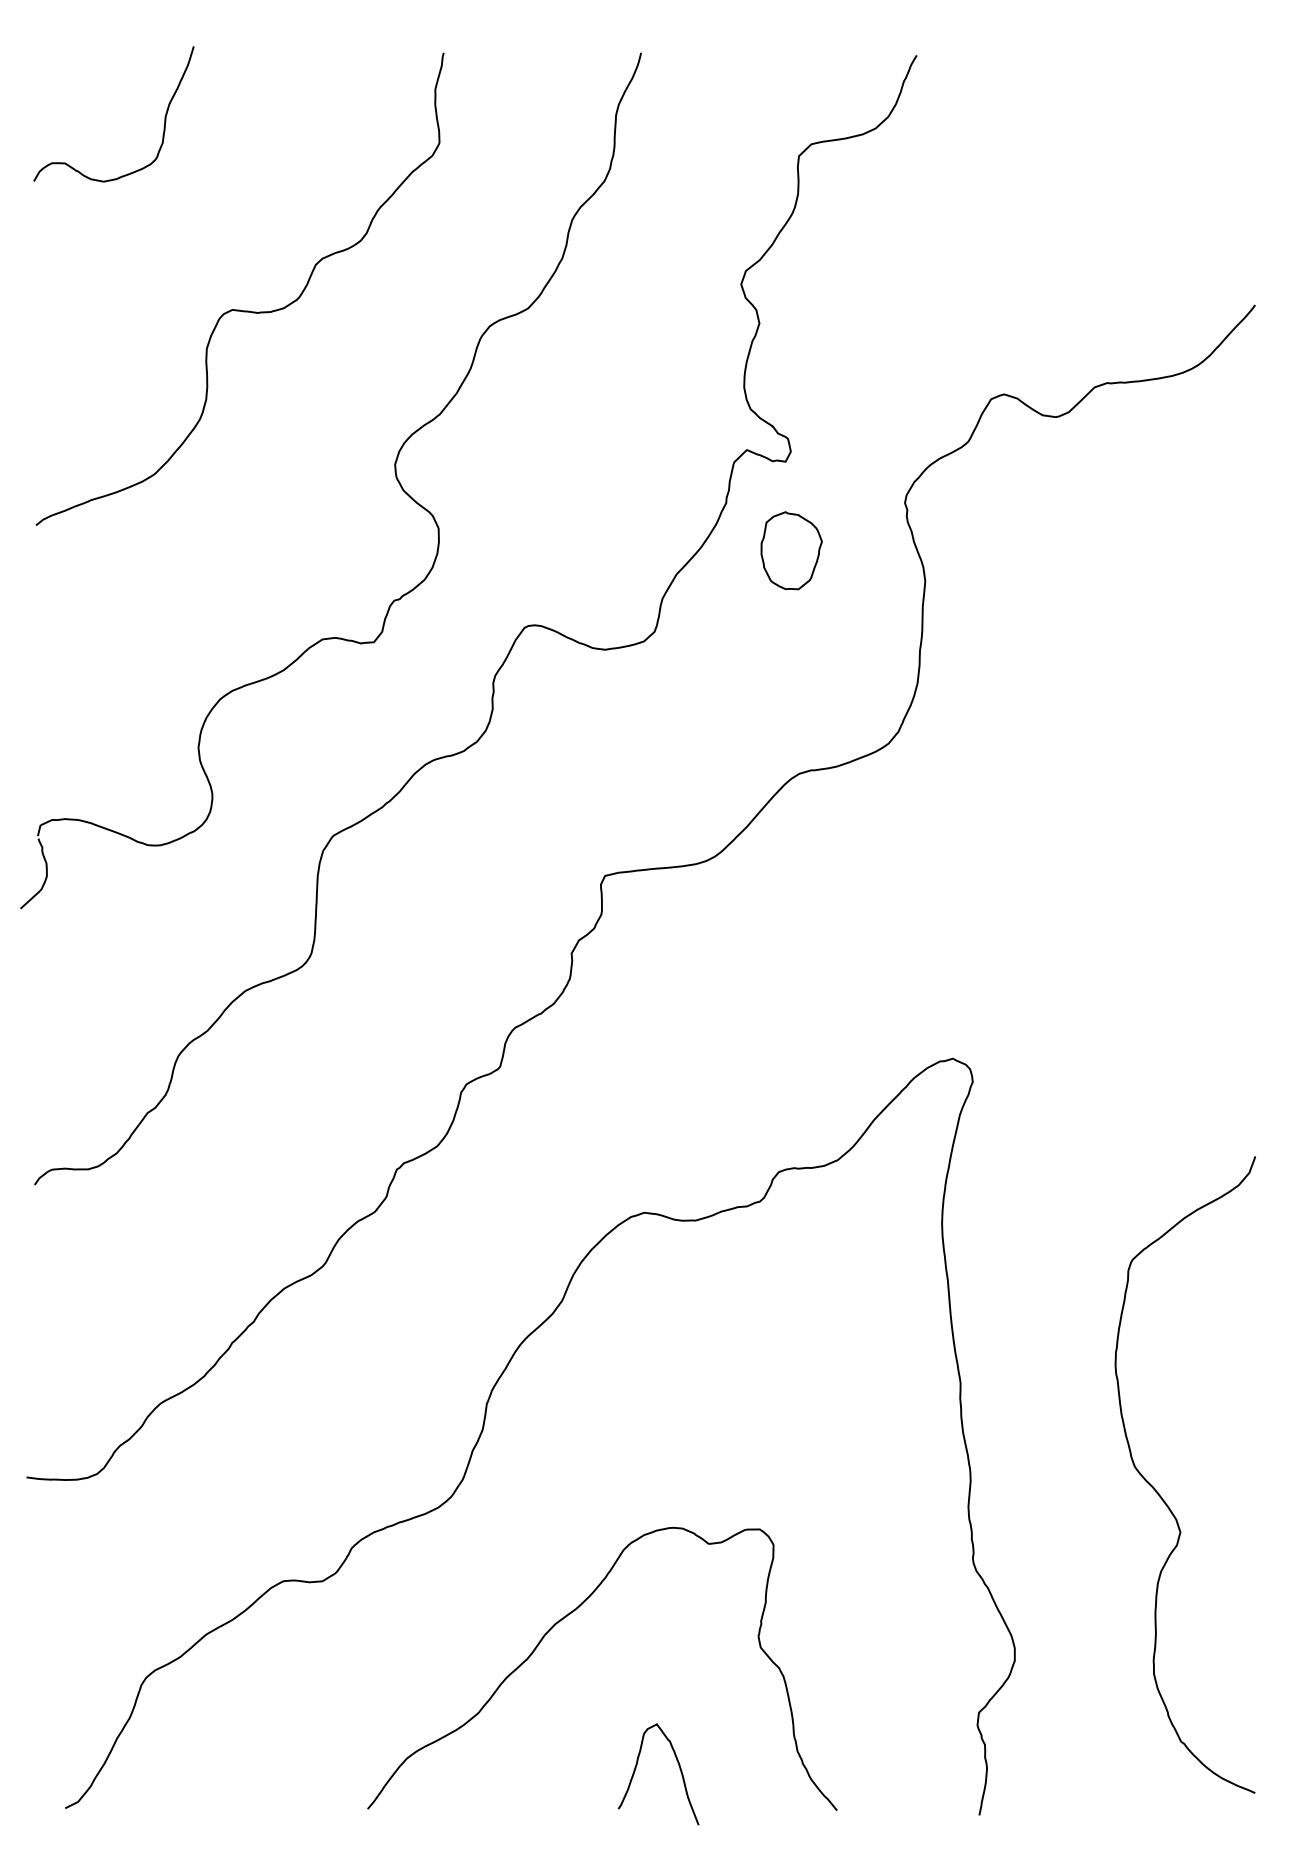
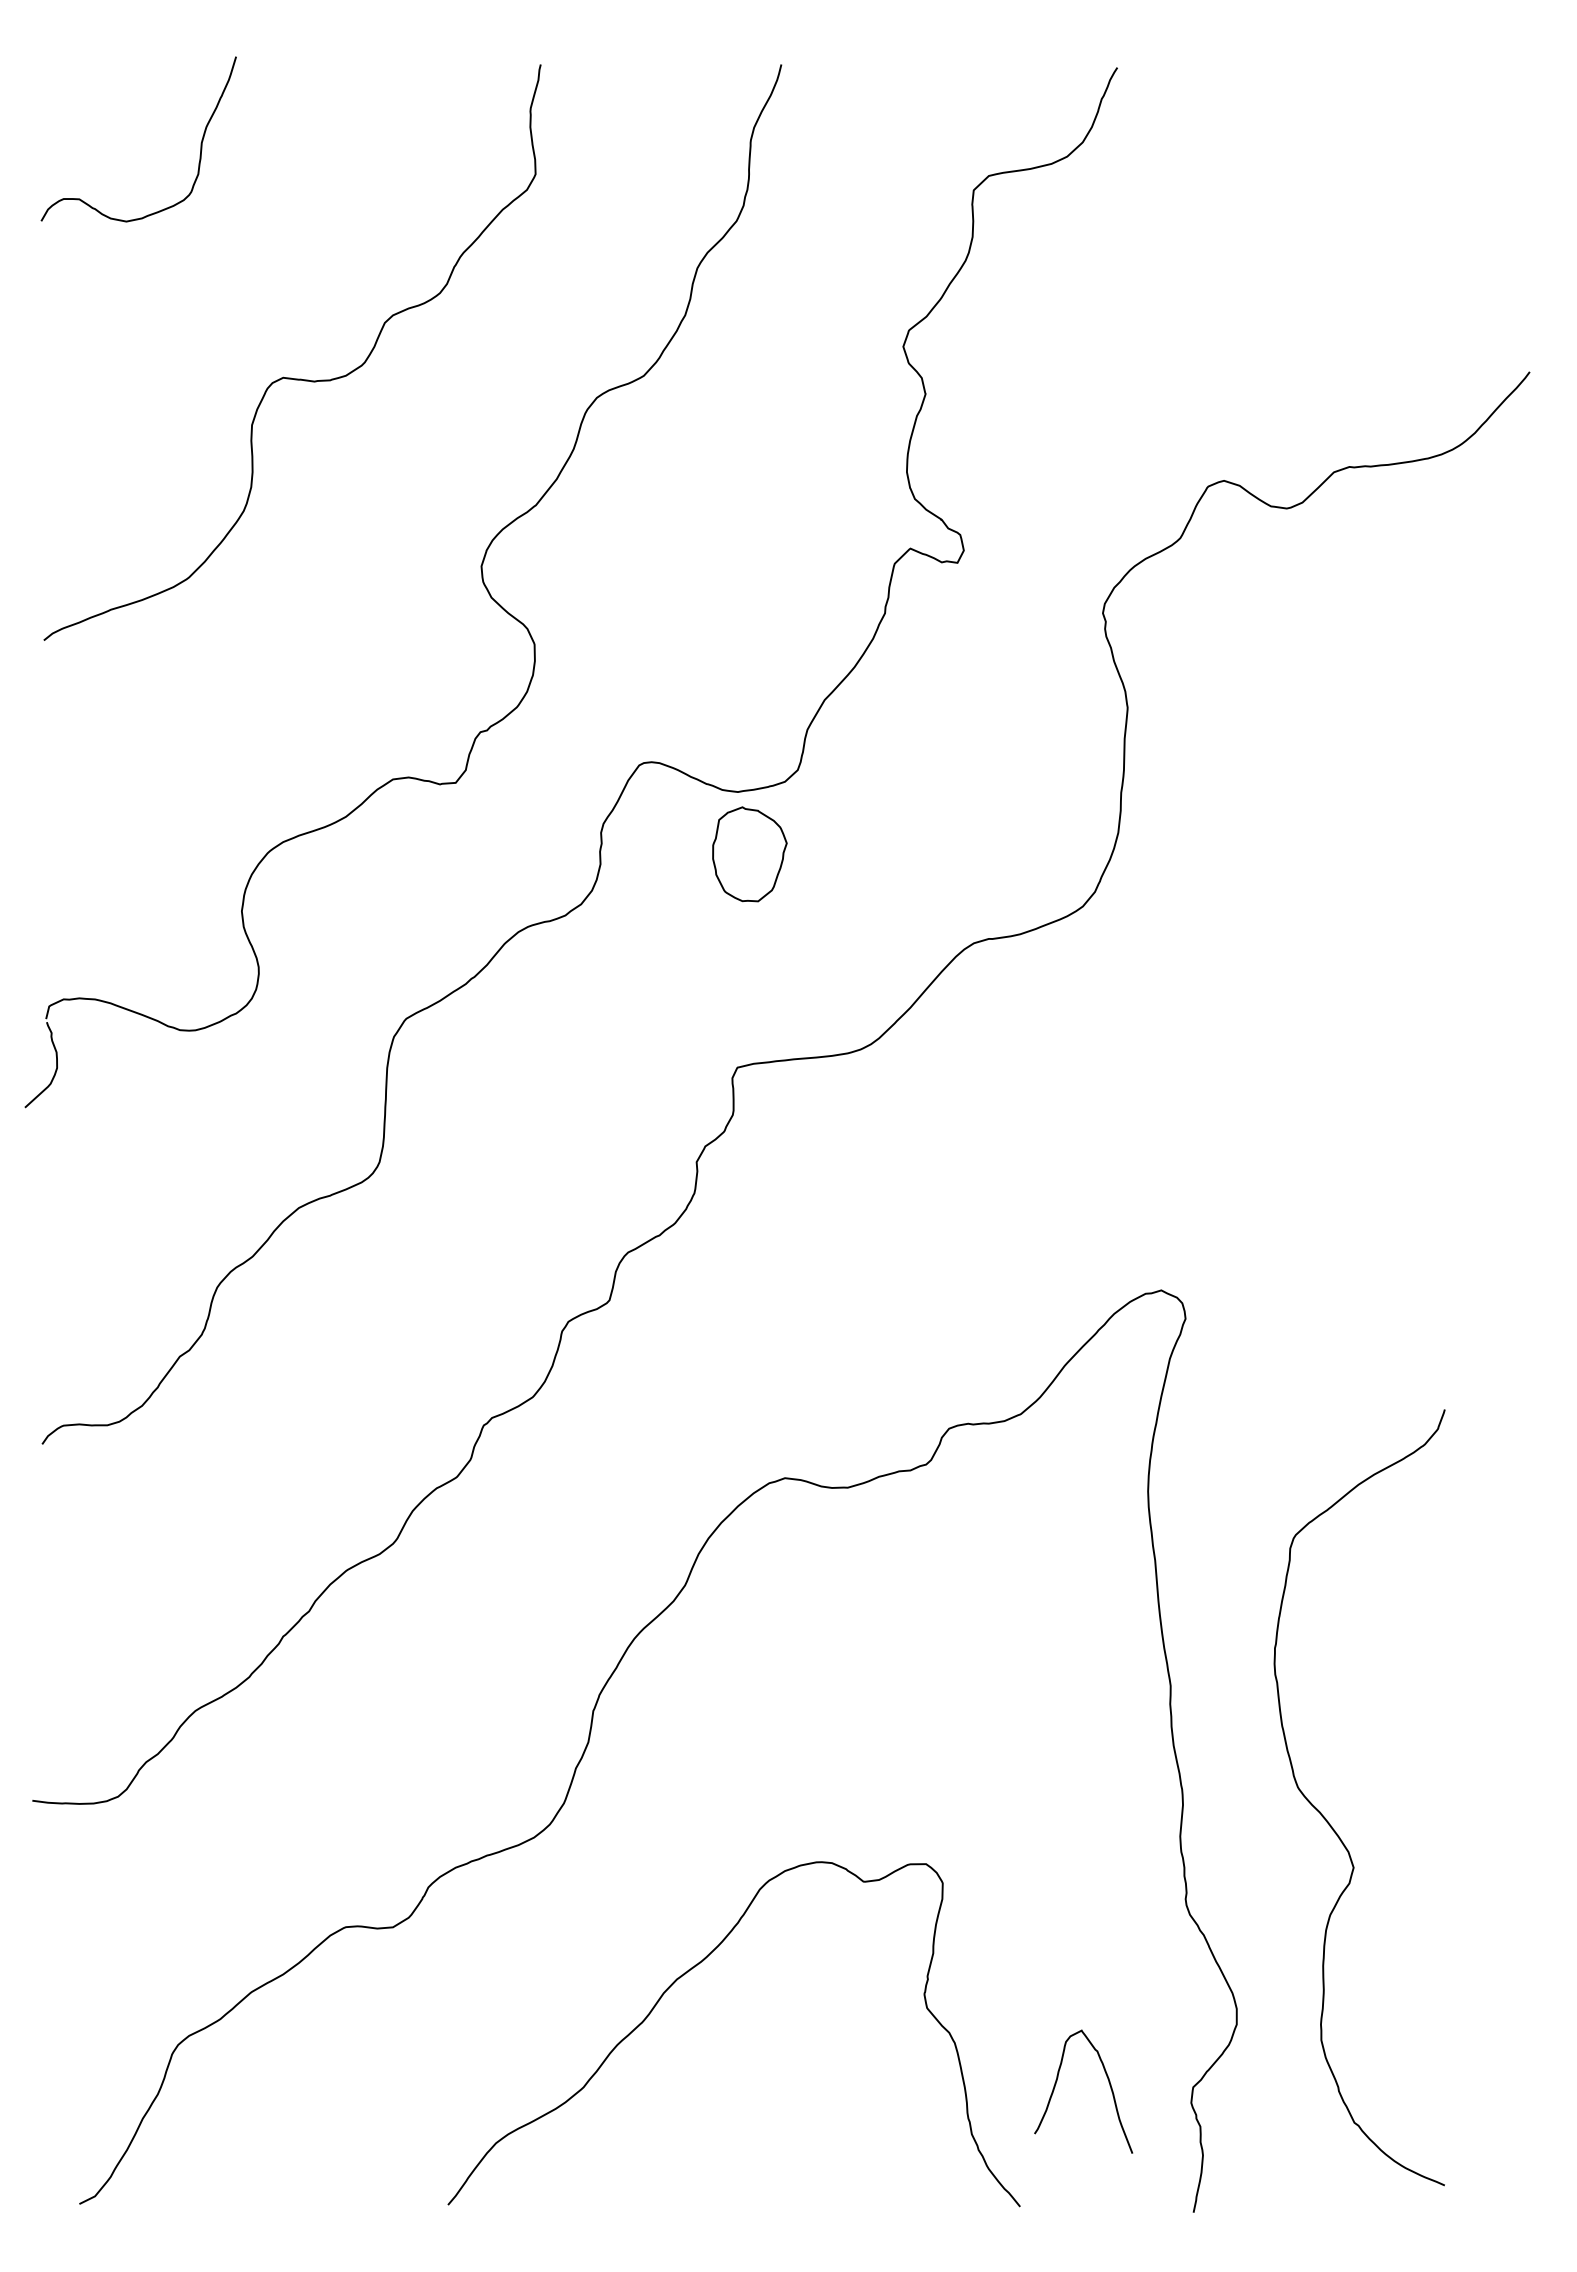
part: (791, 550) -> (749, 854), moved
curve: (1160, 1495) -> (1329, 1822), moved
curve: (678, 1766) -> (1108, 2082), moved

